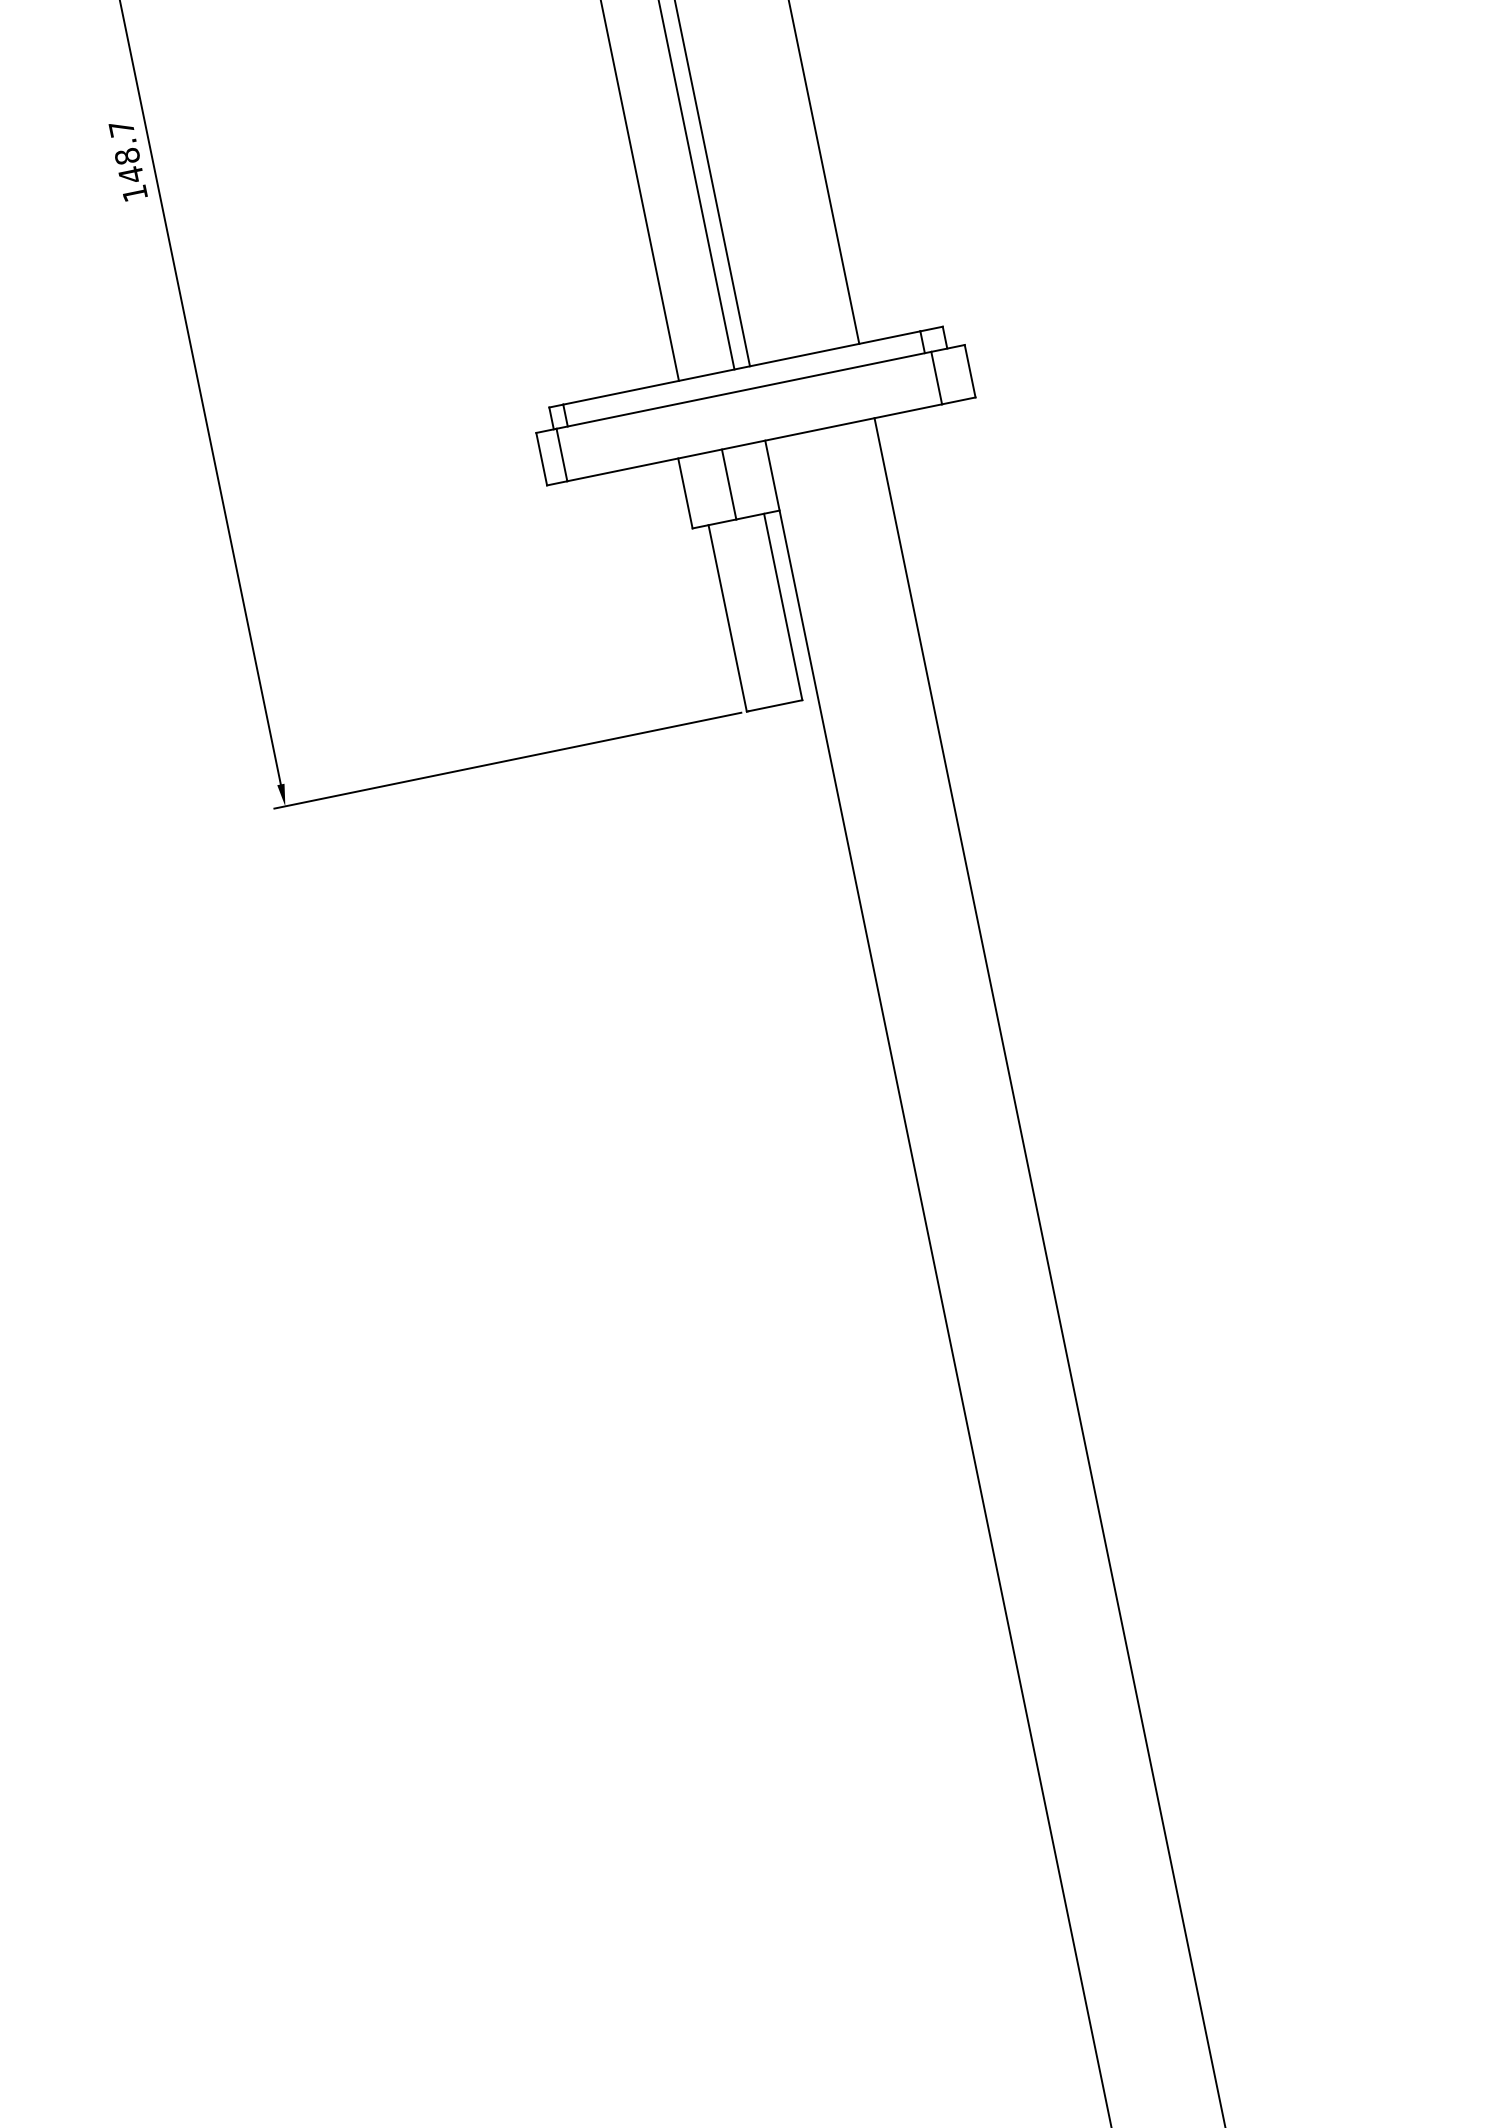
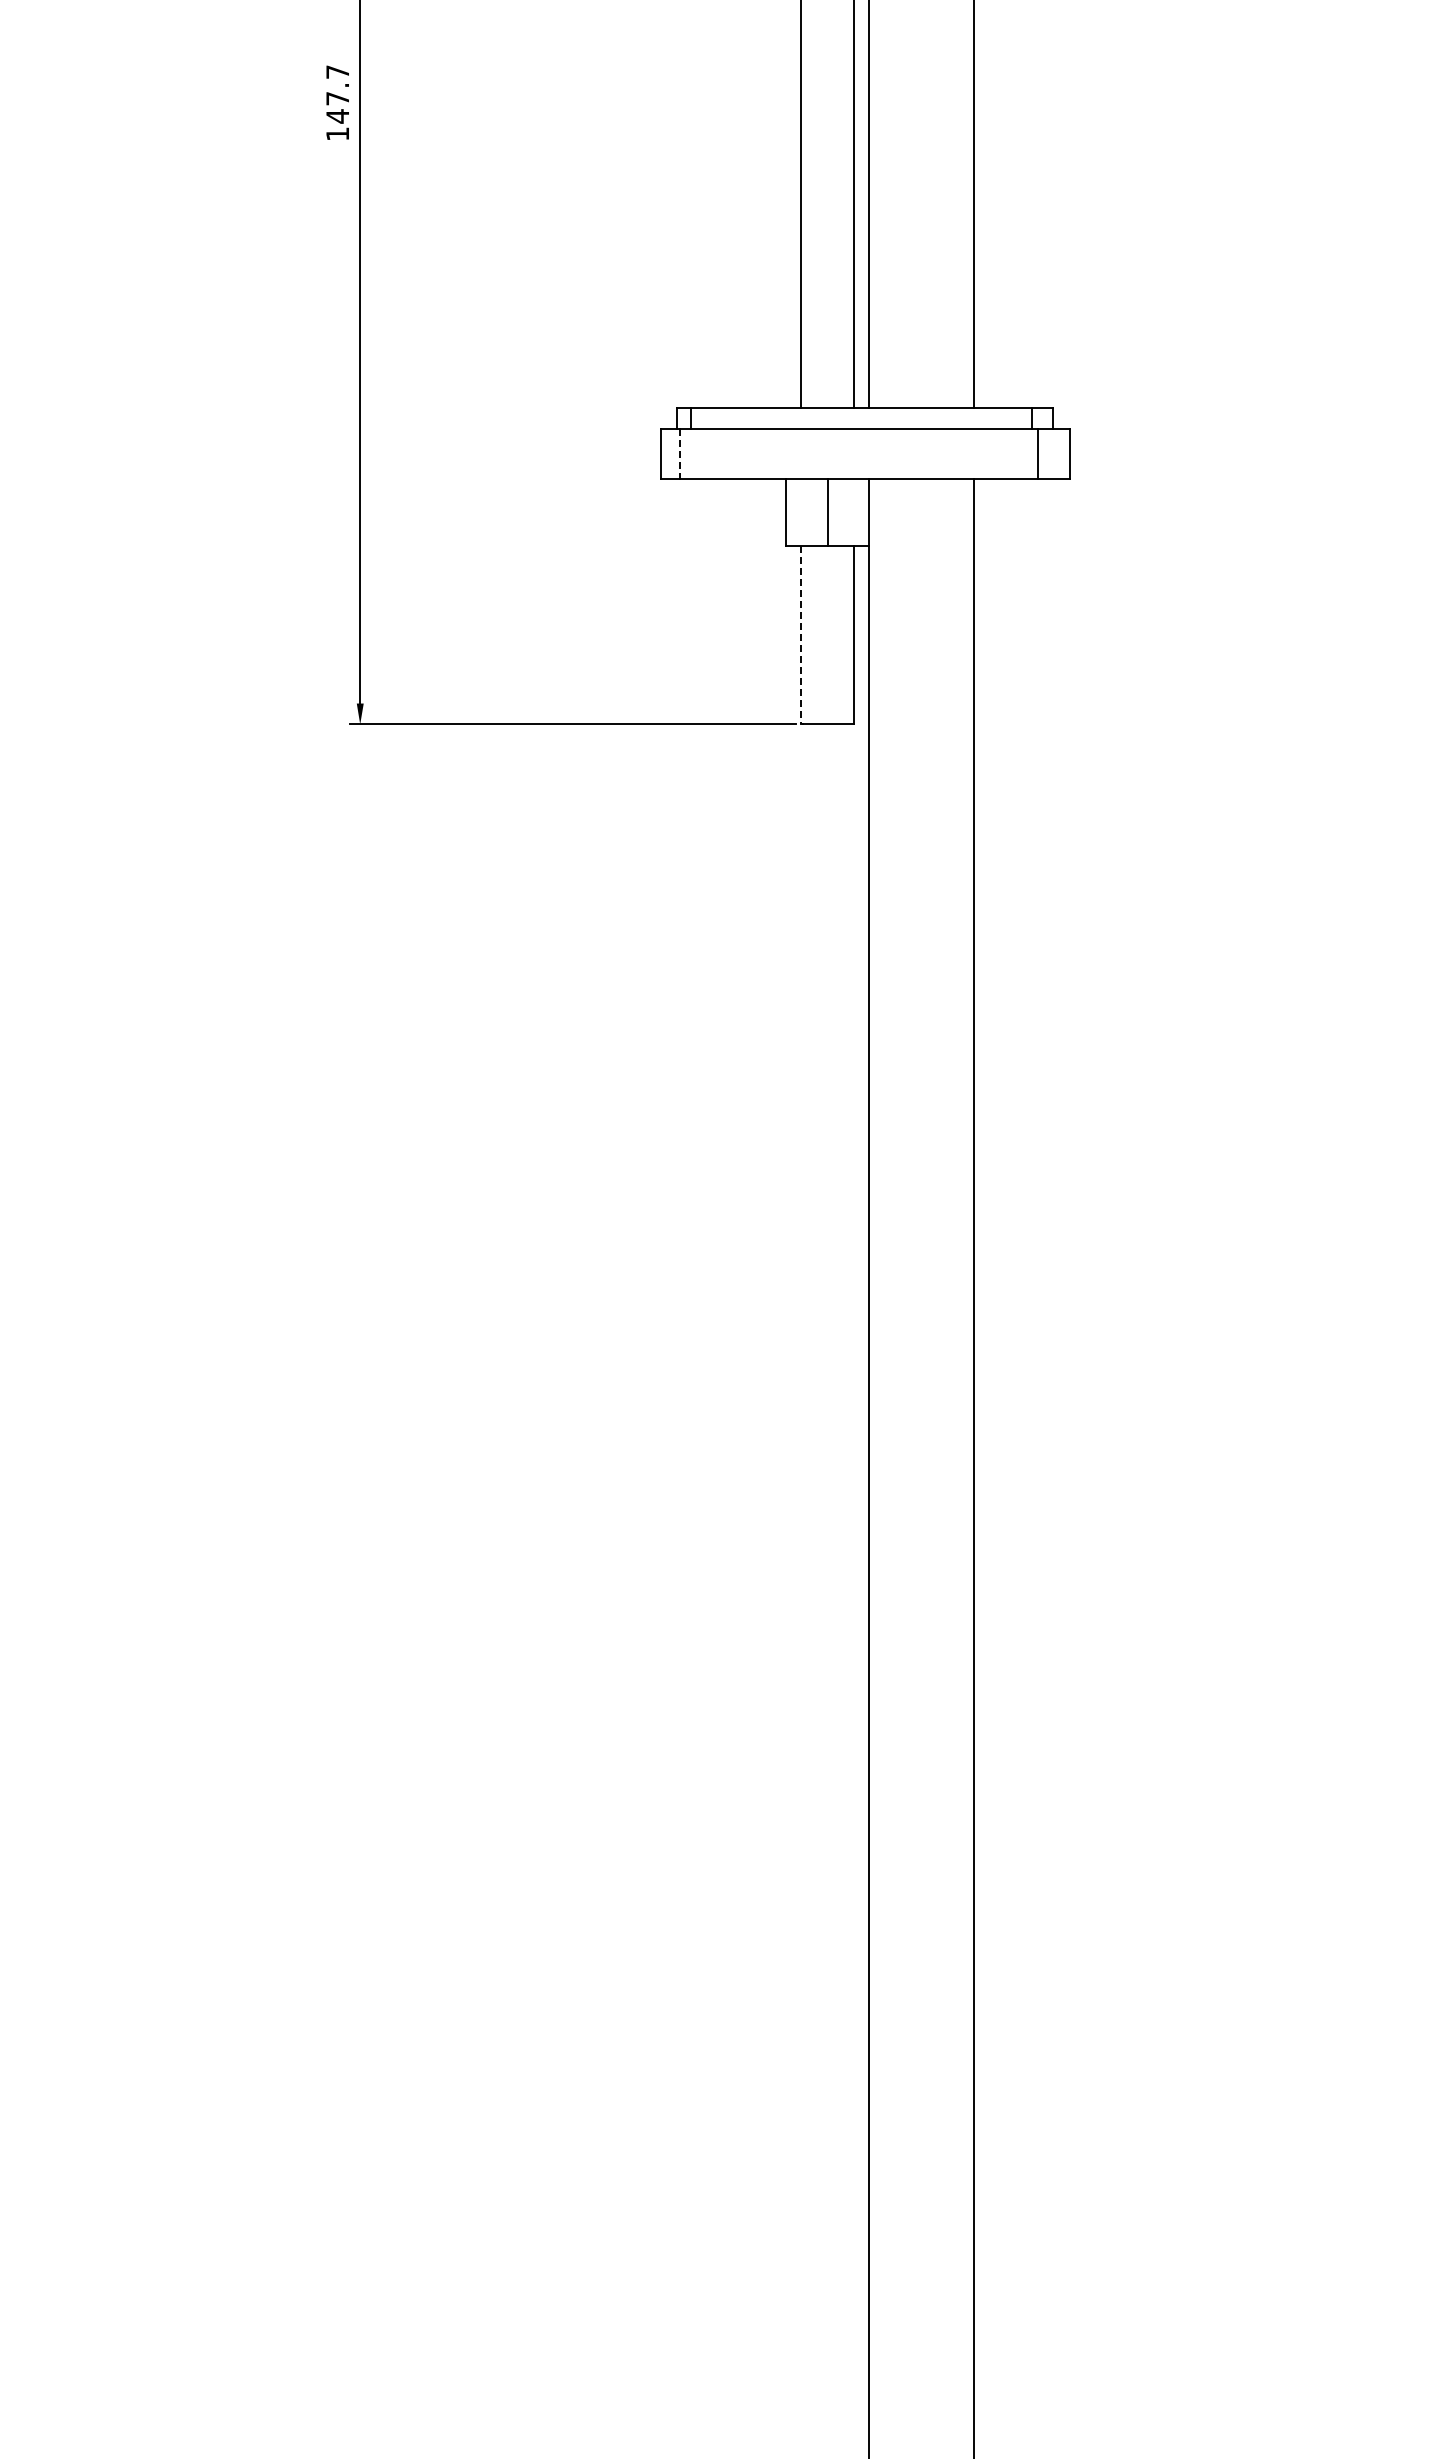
text: (127, 156) -> (337, 98), 148.7 -> 147.7
line: (562, 455) -> (680, 454), solid -> dashed
line: (727, 618) -> (801, 635), solid -> dashed

